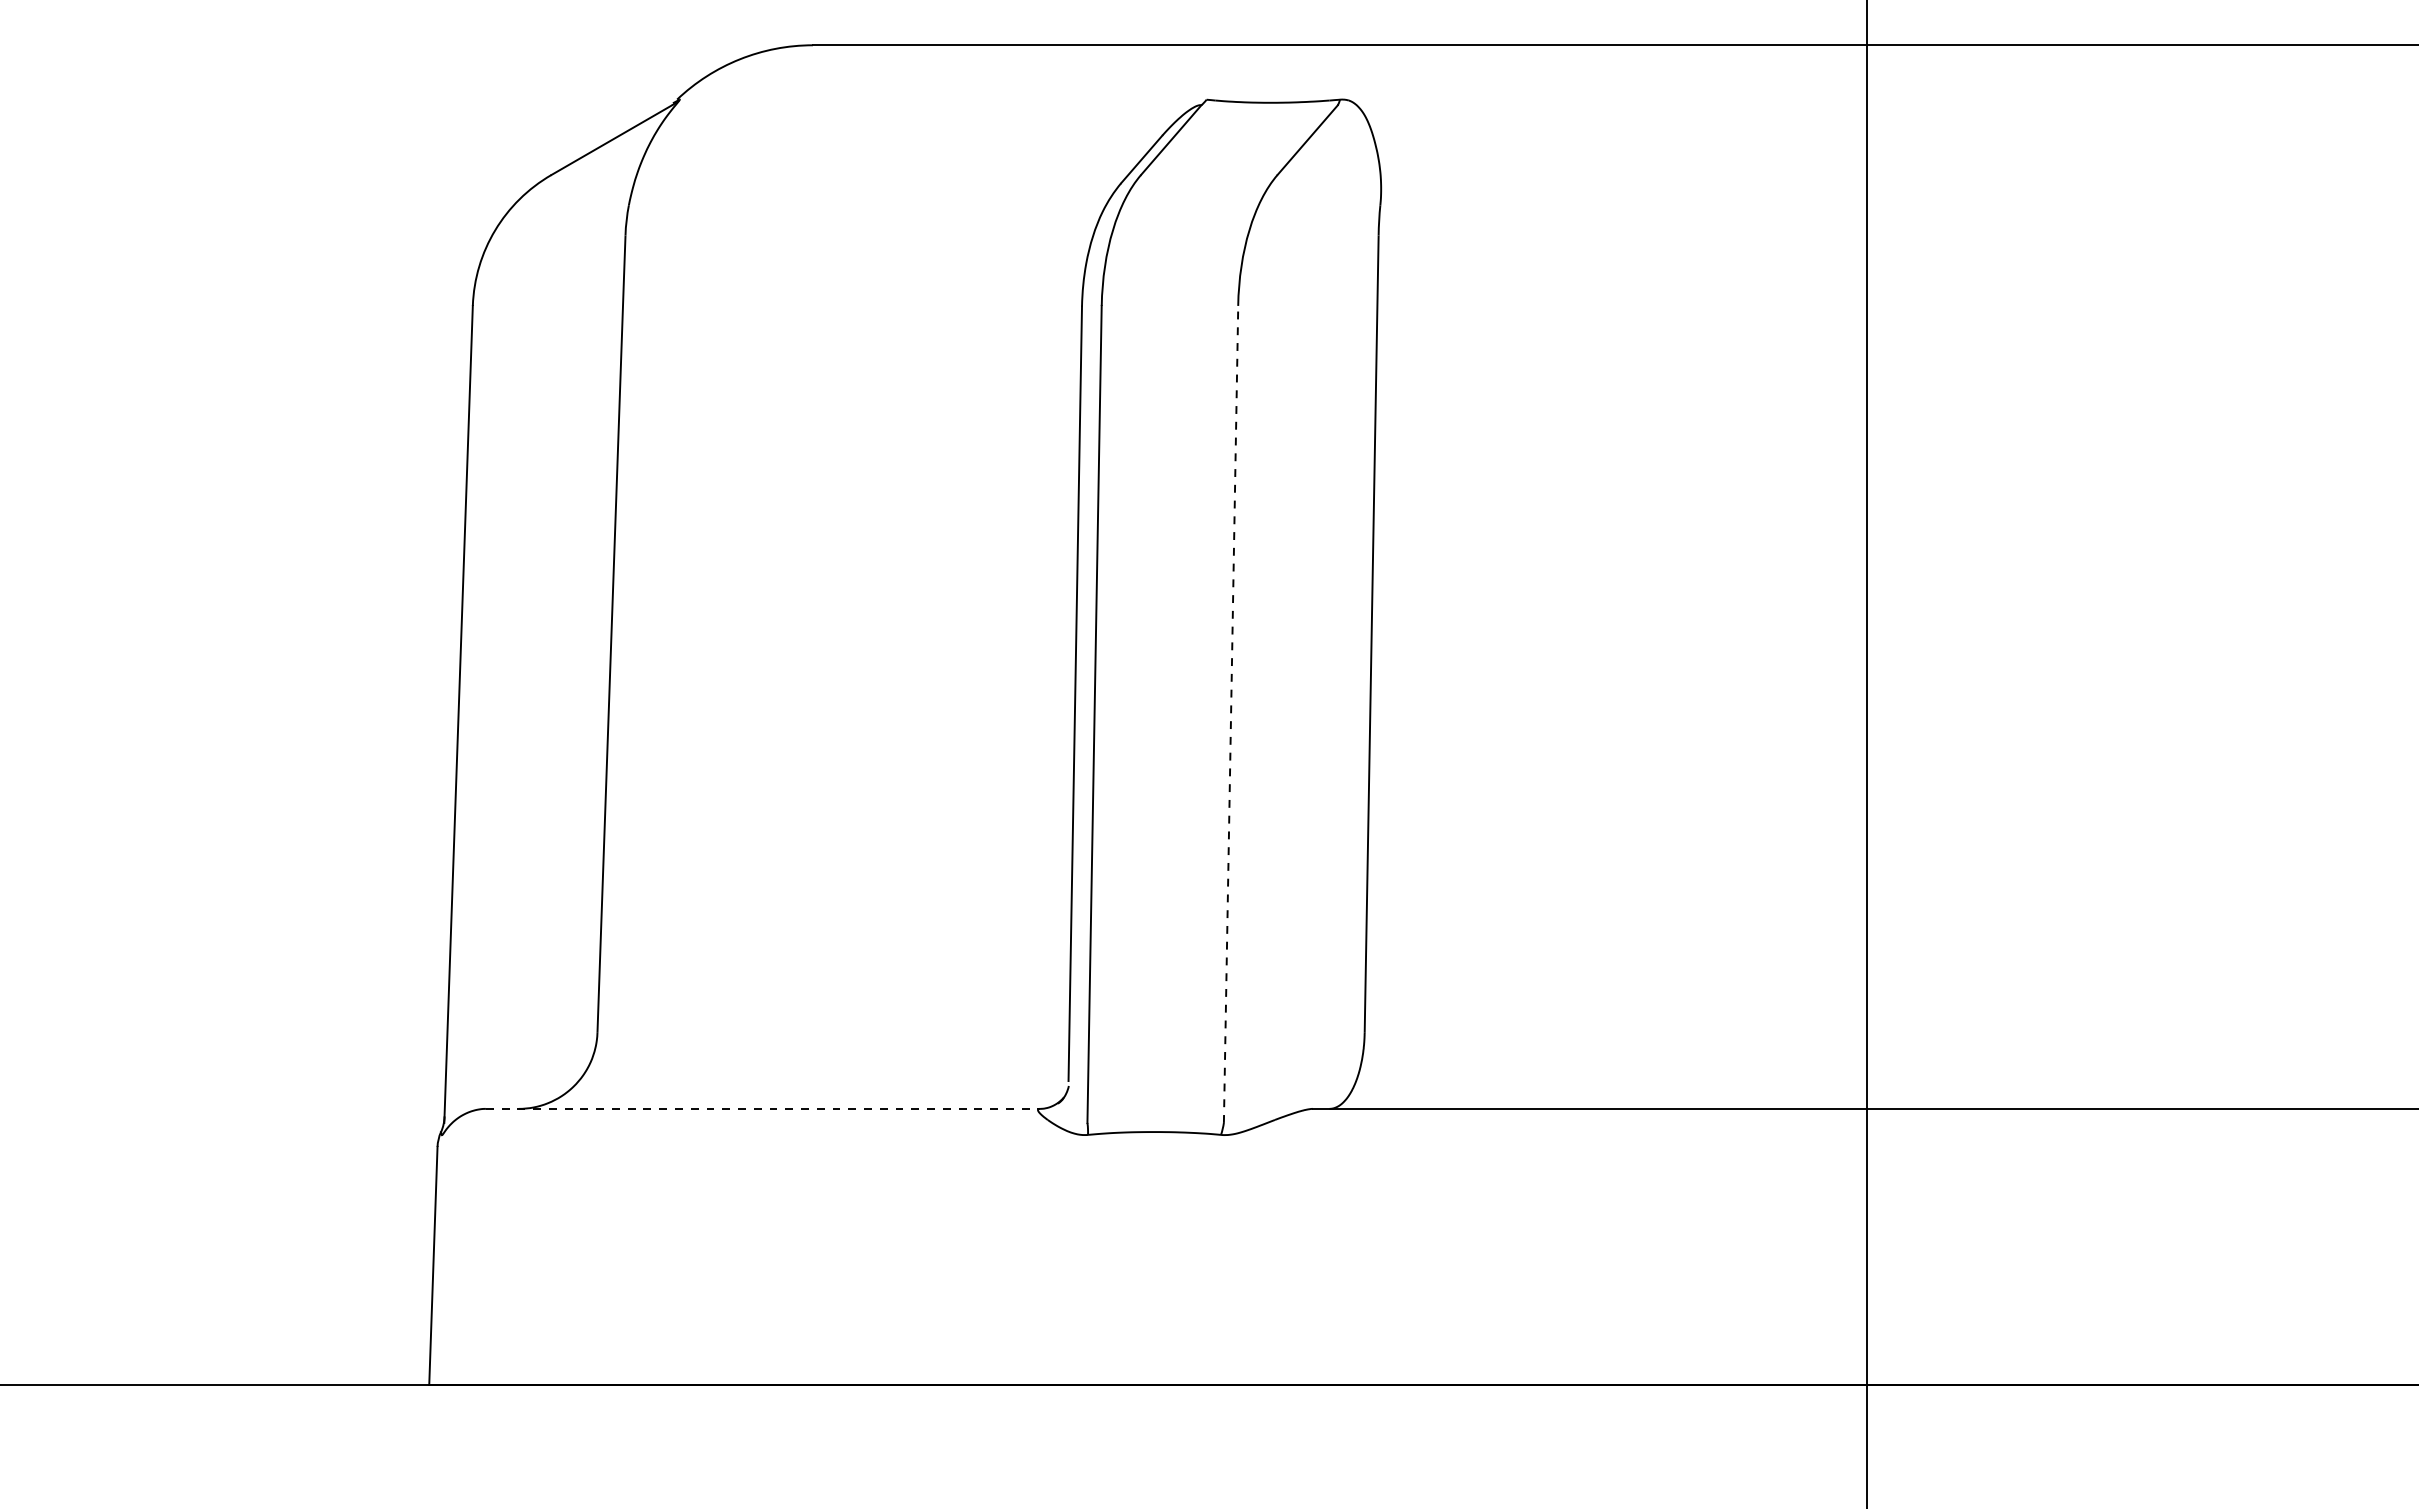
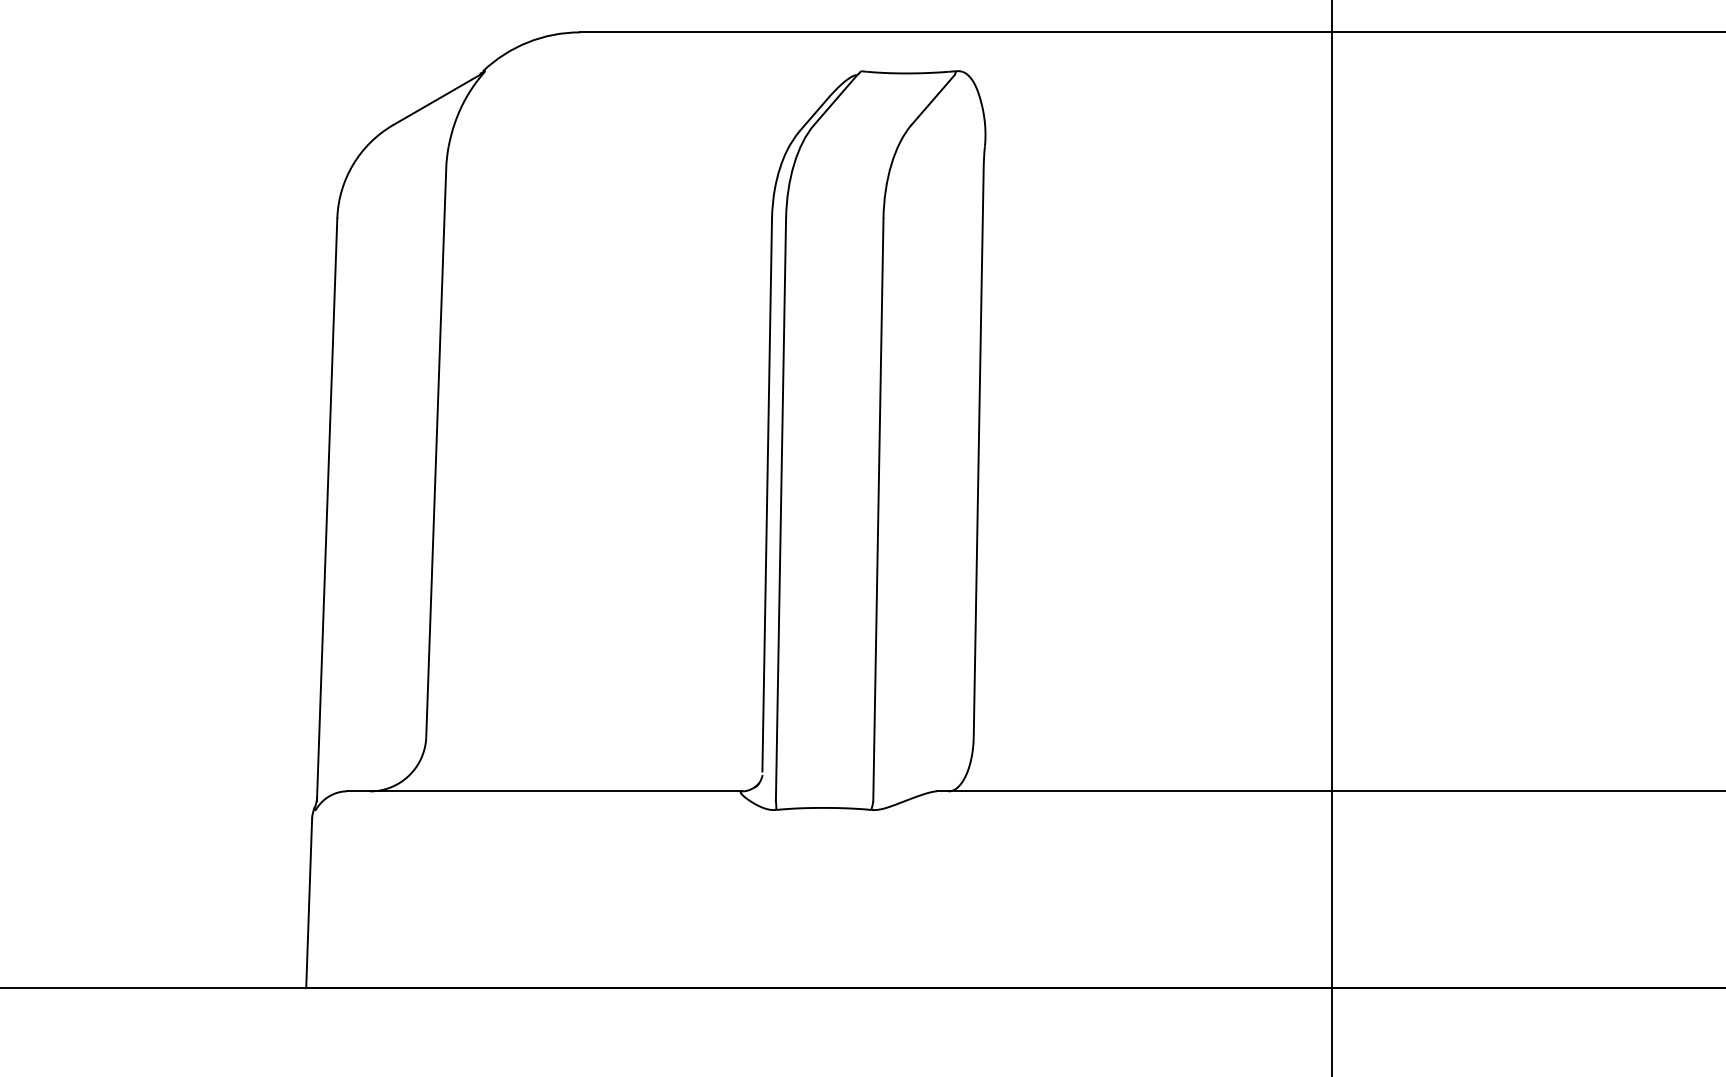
line: (1231, 714) -> (878, 509), dashed -> solid
line: (763, 1108) -> (544, 791), dashed -> solid

